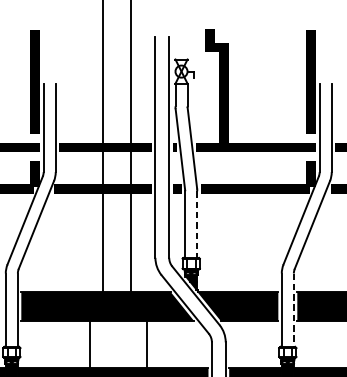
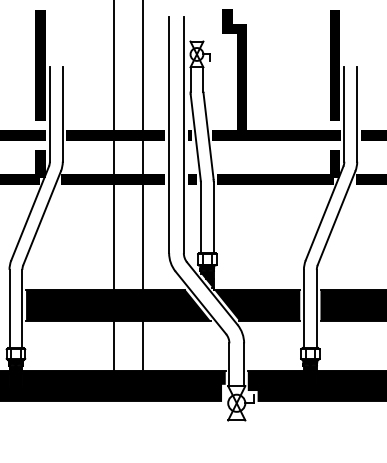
line: (197, 224) -> (213, 217), dashed -> solid
line: (293, 310) -> (316, 309), dashed -> solid
line: (90, 344) -> (113, 345), moved
line: (147, 344) -> (143, 345), moved

